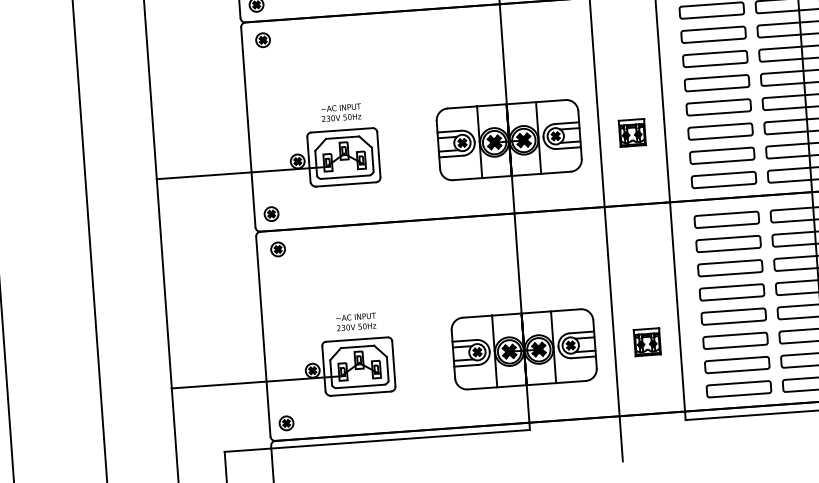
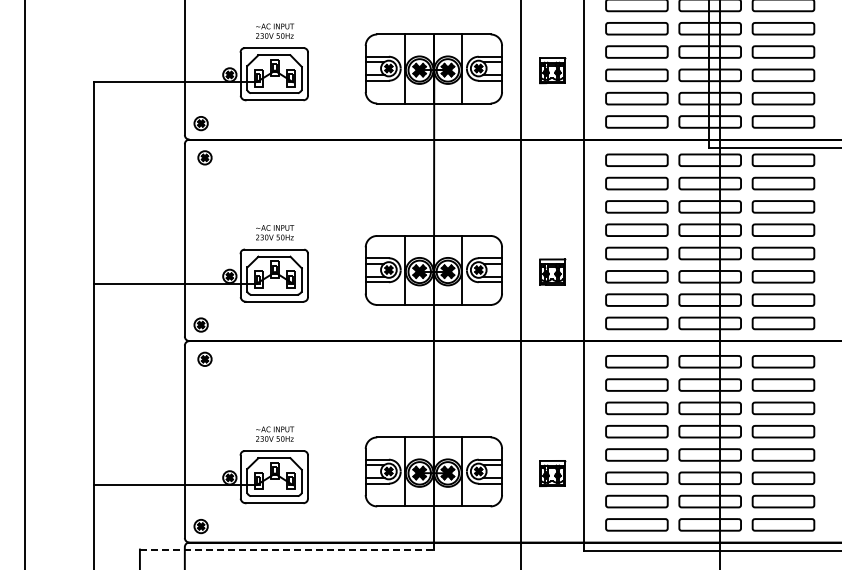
line: (376, 440) -> (286, 549), solid -> dashed

